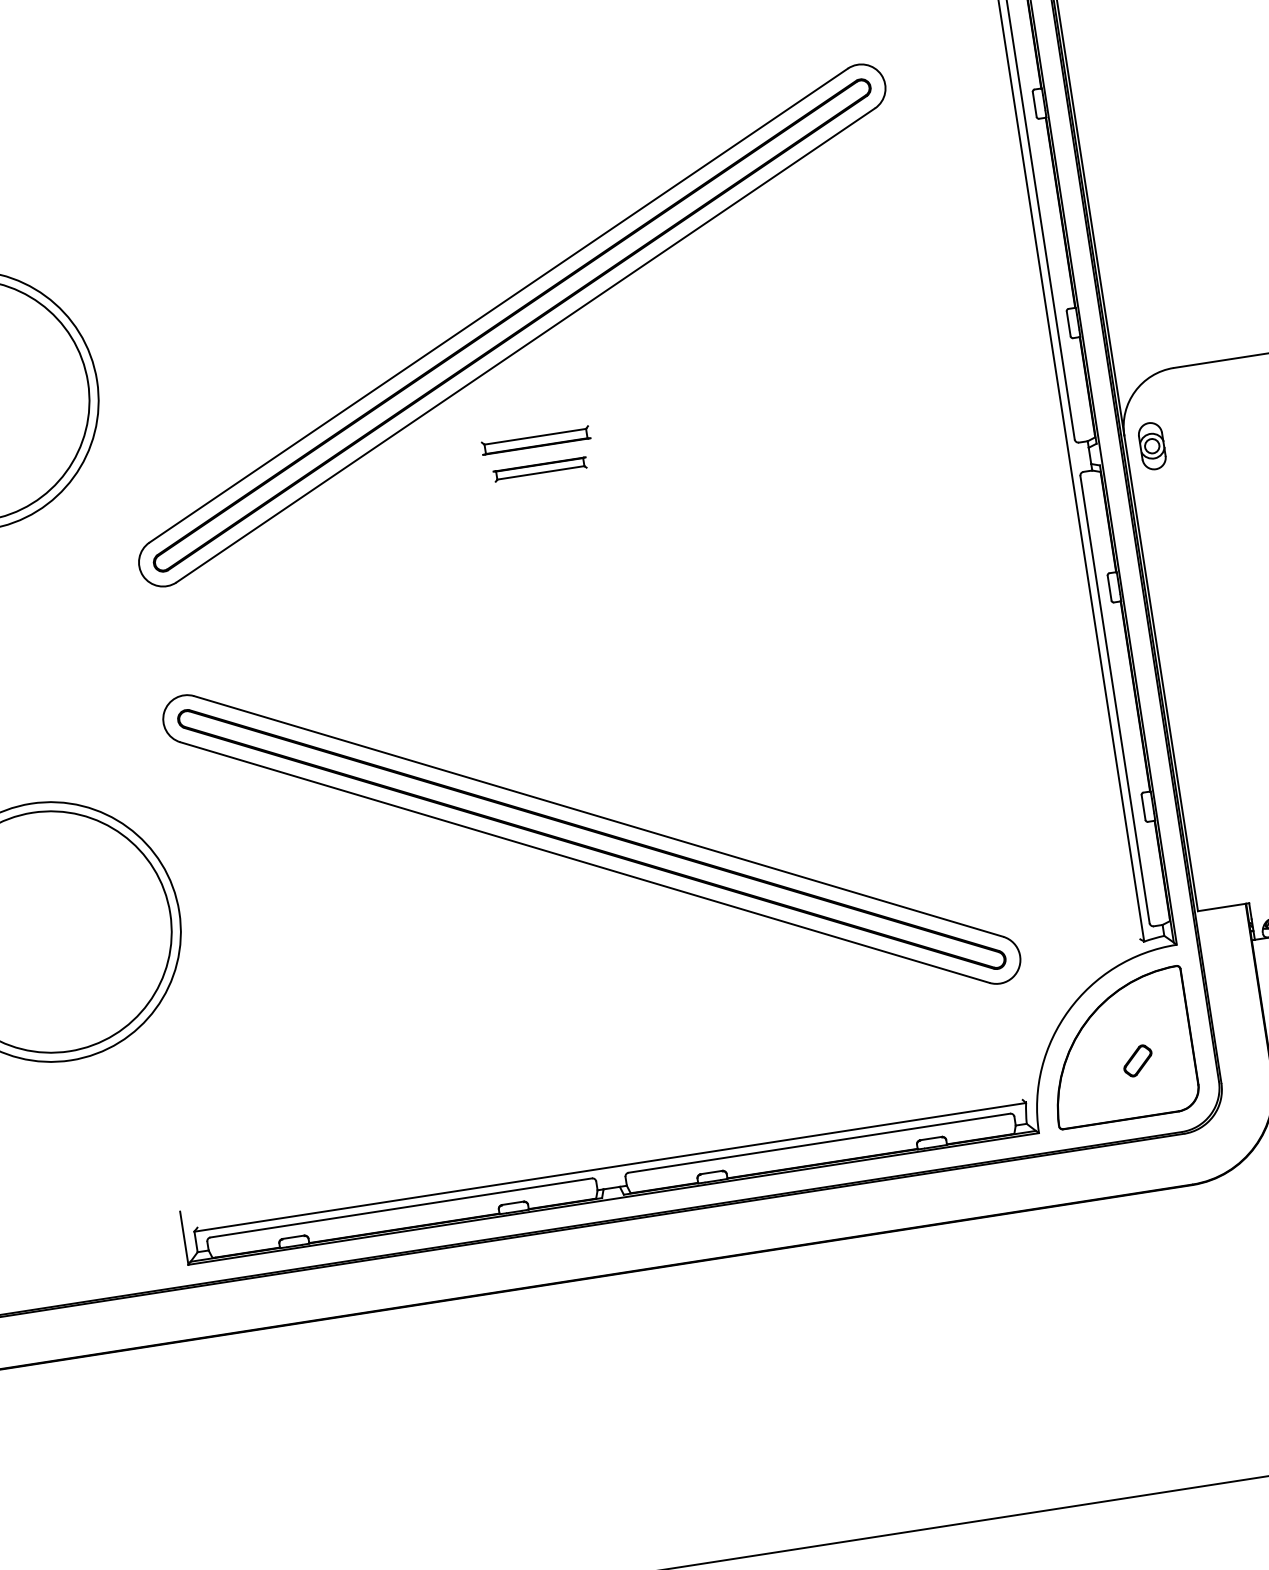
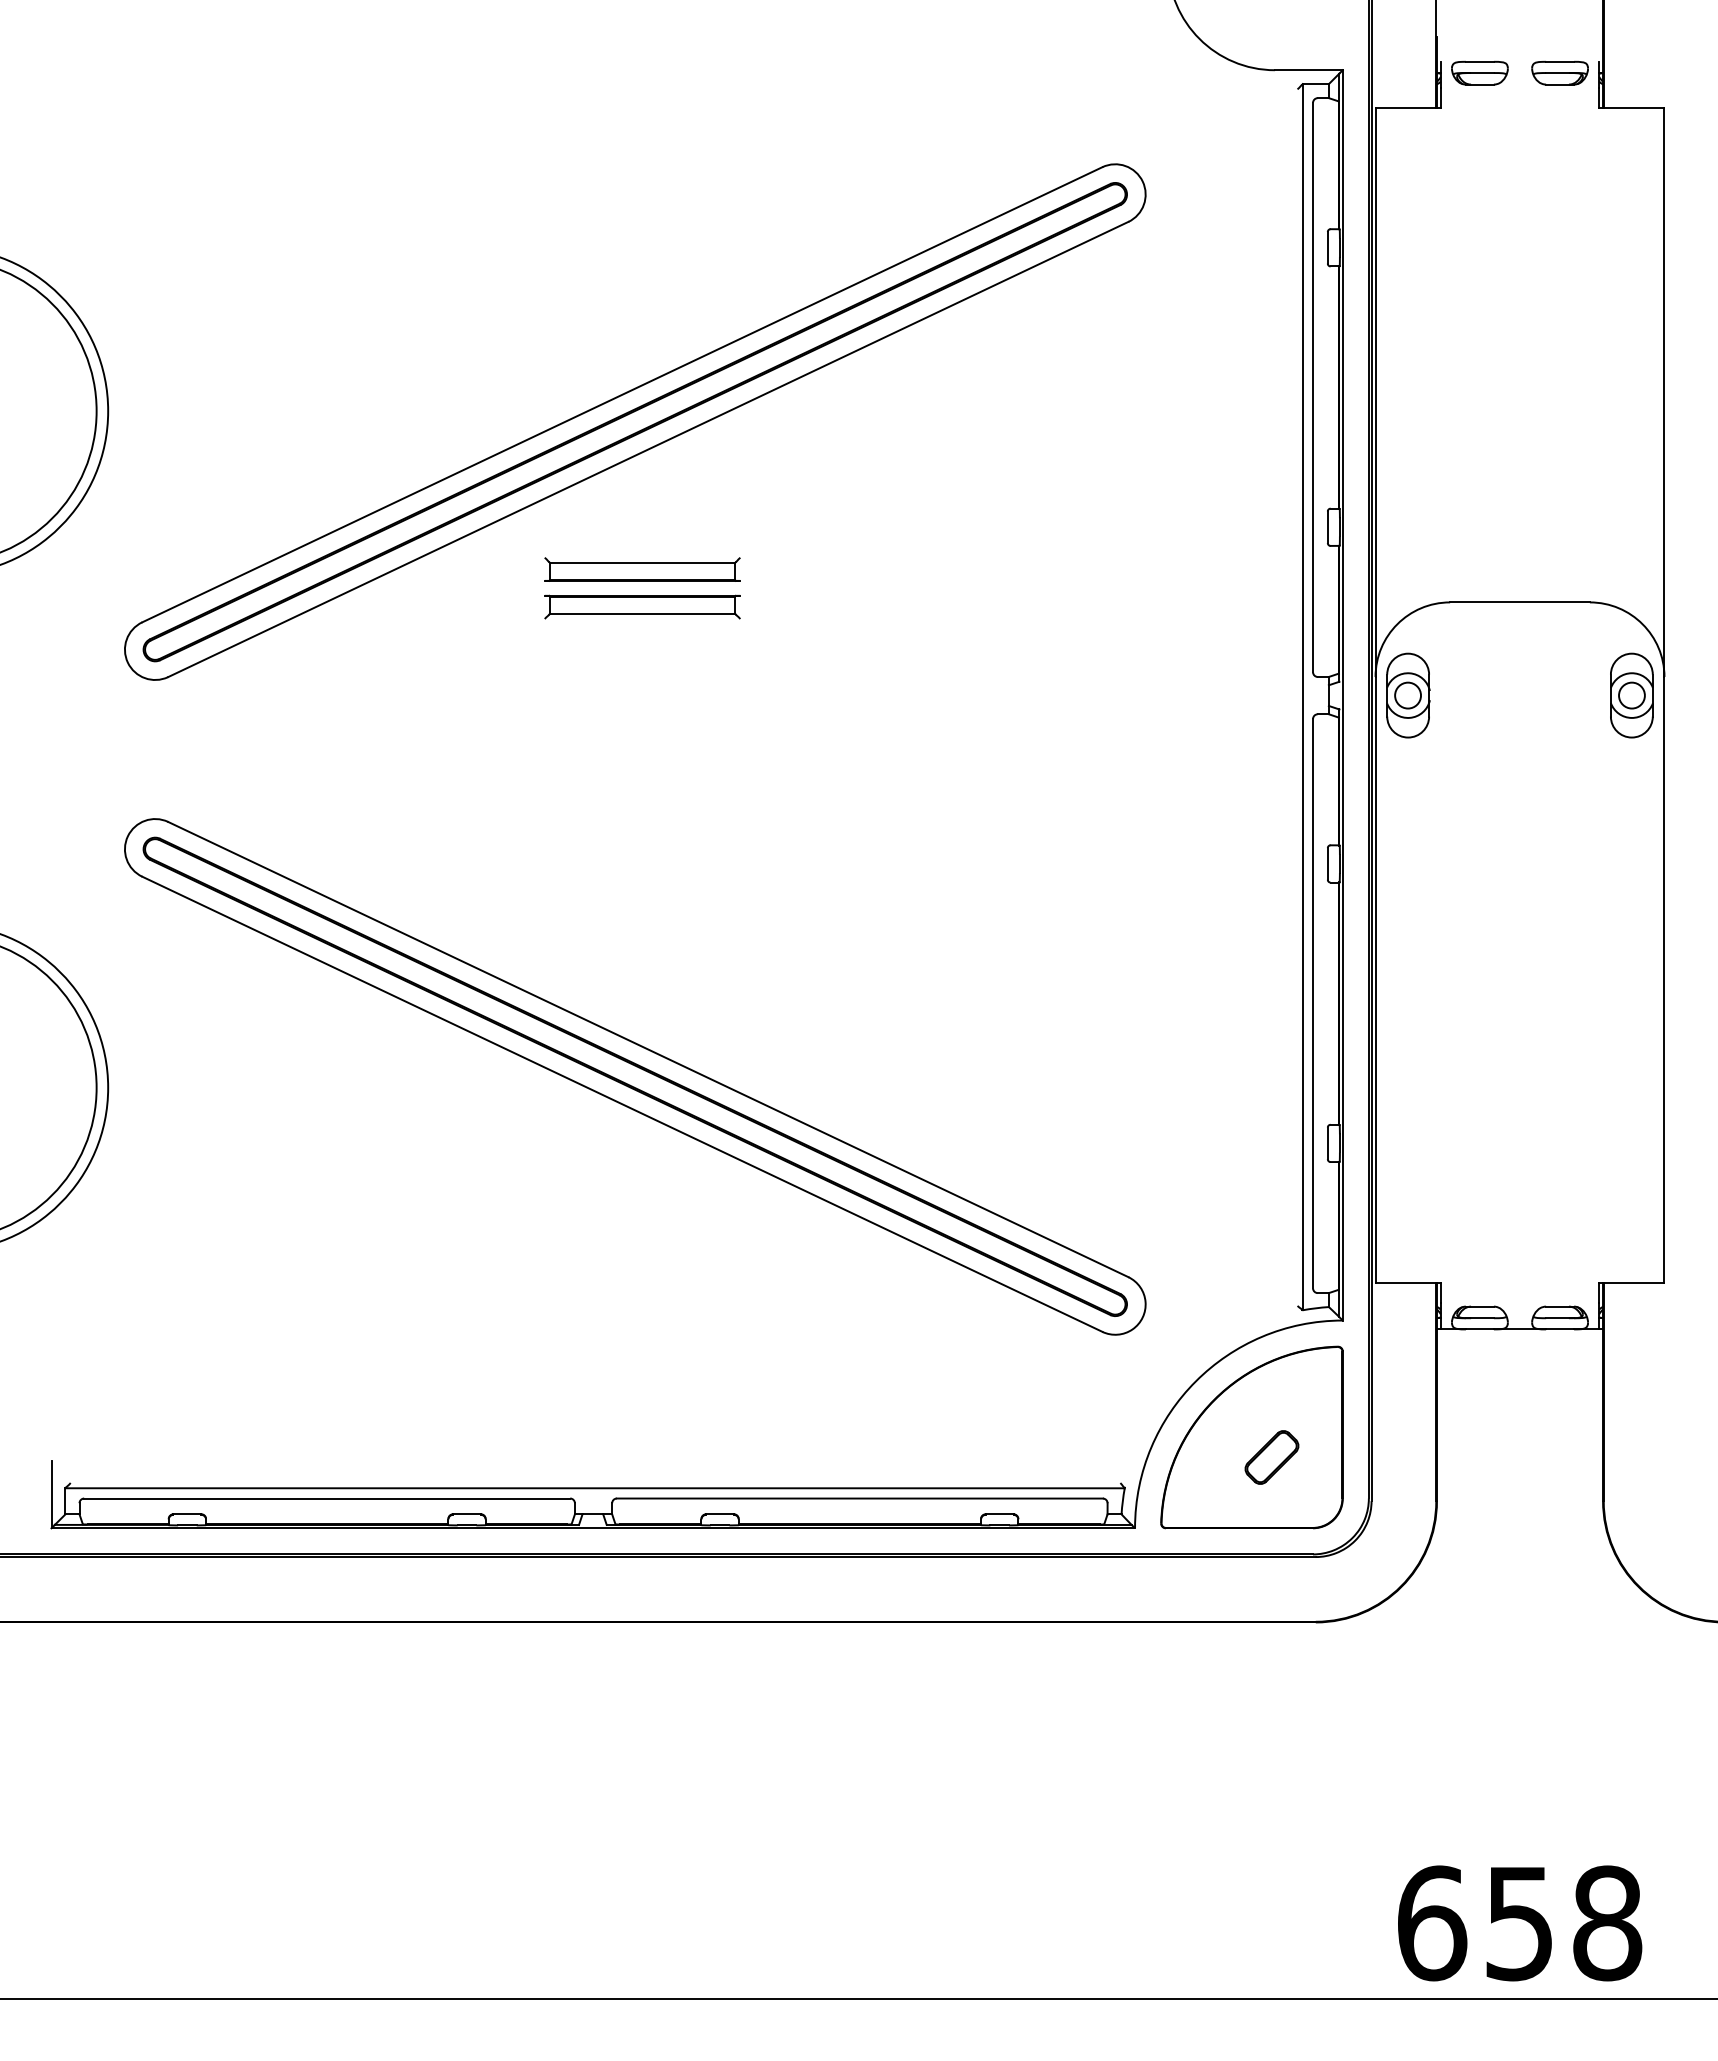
part: (535, 440) -> (642, 569), size x1.43
part: (1152, 446) -> (1408, 695), size x1.43
part: (540, 469) -> (642, 606), size x1.67
part: (1137, 1060) -> (1271, 1457), size x1.43

